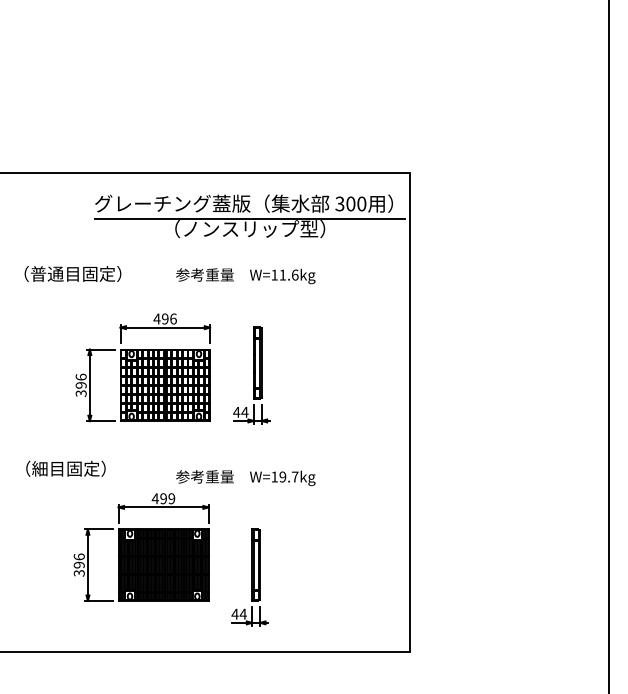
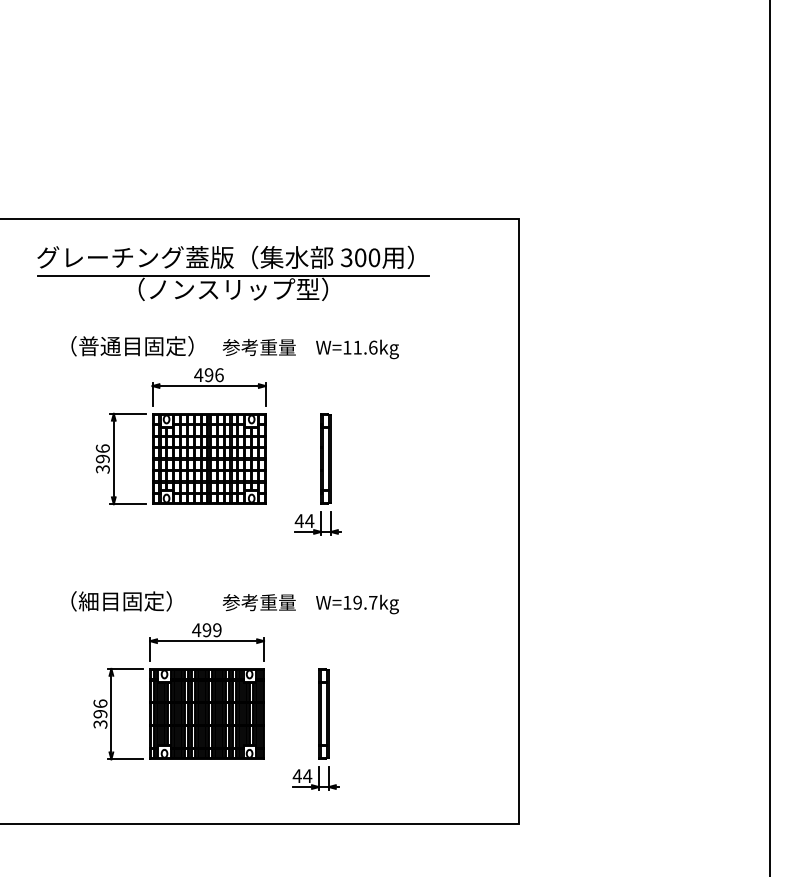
part: (250, 215) -> (233, 272), moved
text: (72, 274) -> (132, 346), moved
part: (142, 367) -> (180, 436), moved
text: (65, 468) -> (121, 601), moved

